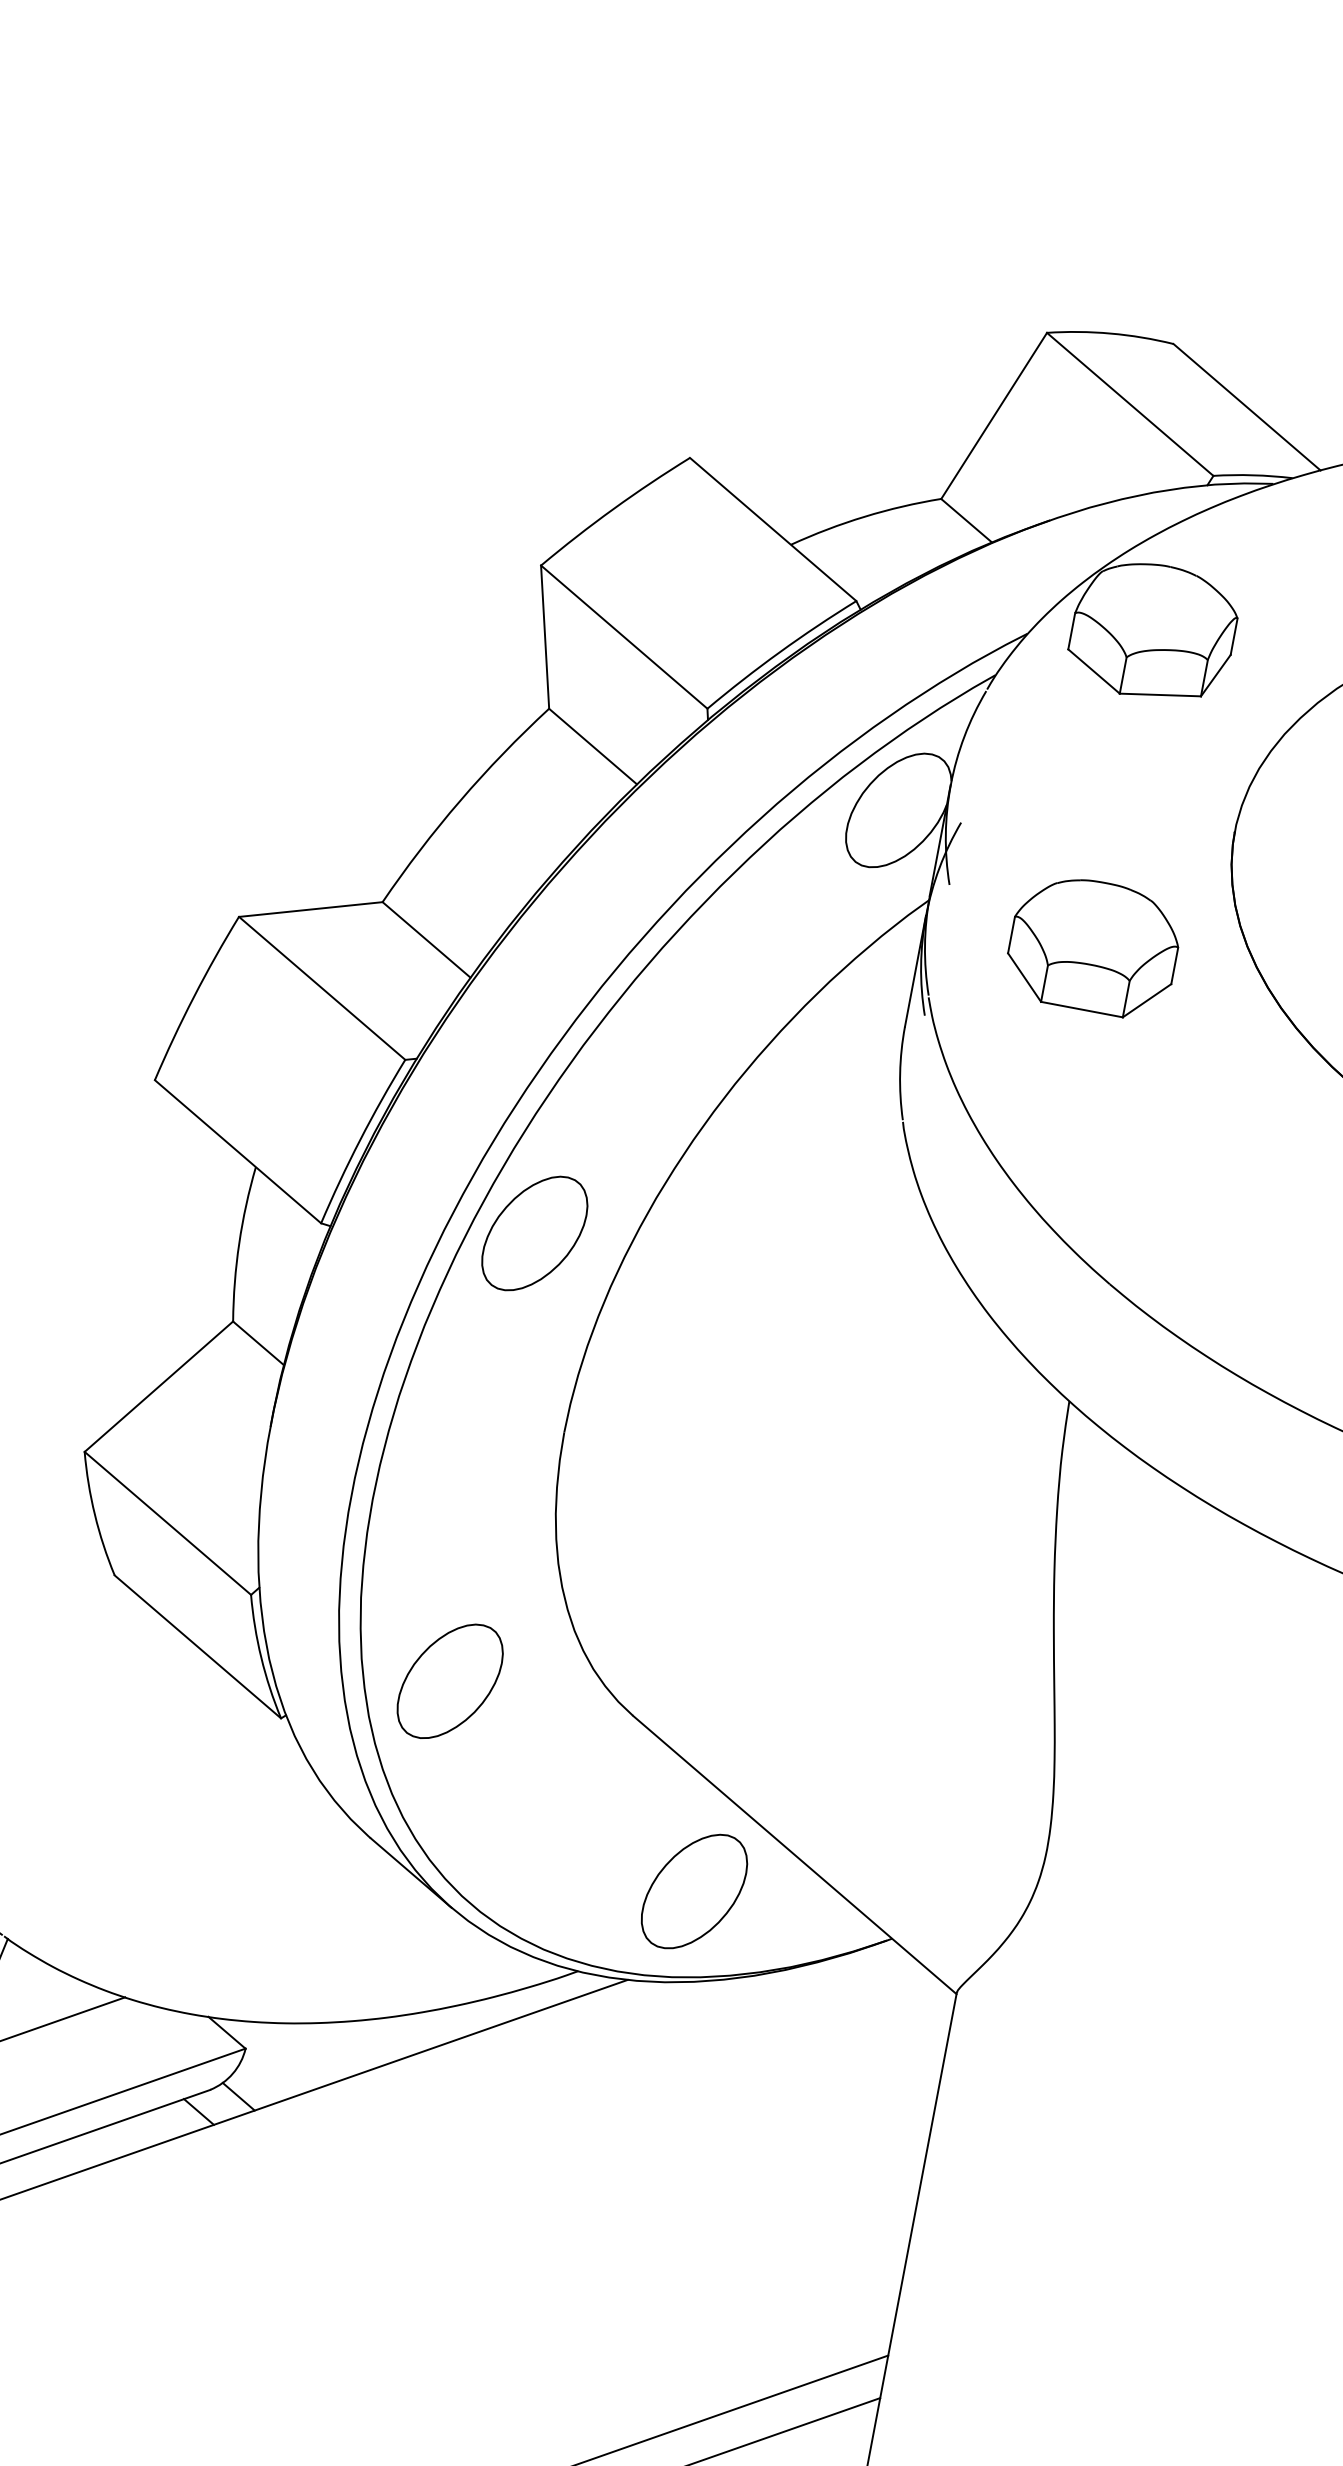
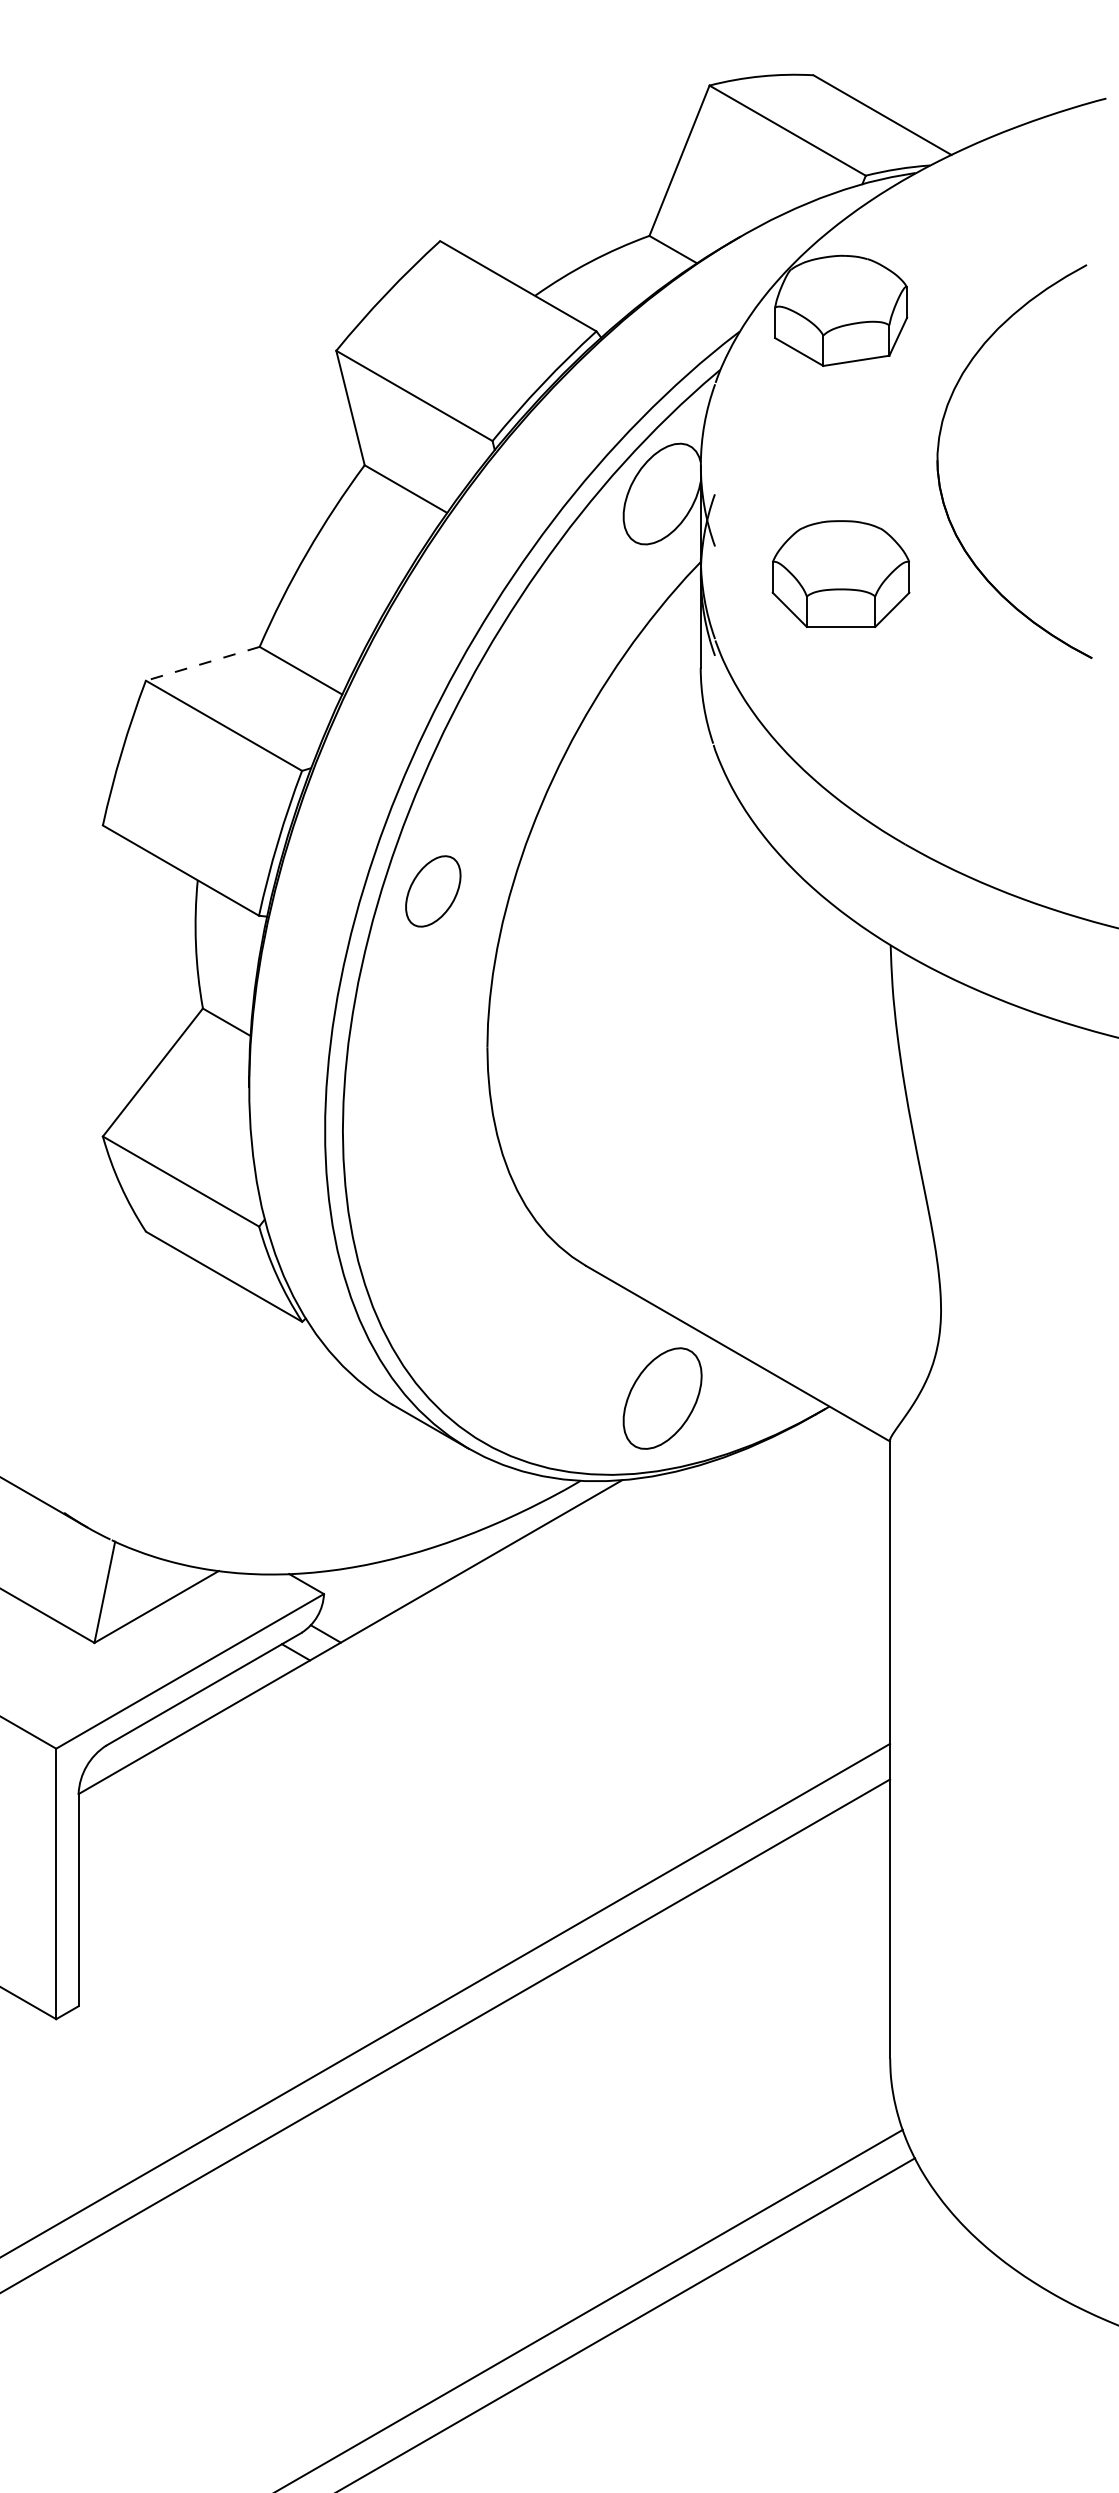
line: (310, 909) -> (202, 663), solid -> dashed
part: (535, 1233) -> (433, 891), size x0.7
part: (450, 1680) -> (433, 1265), removed

